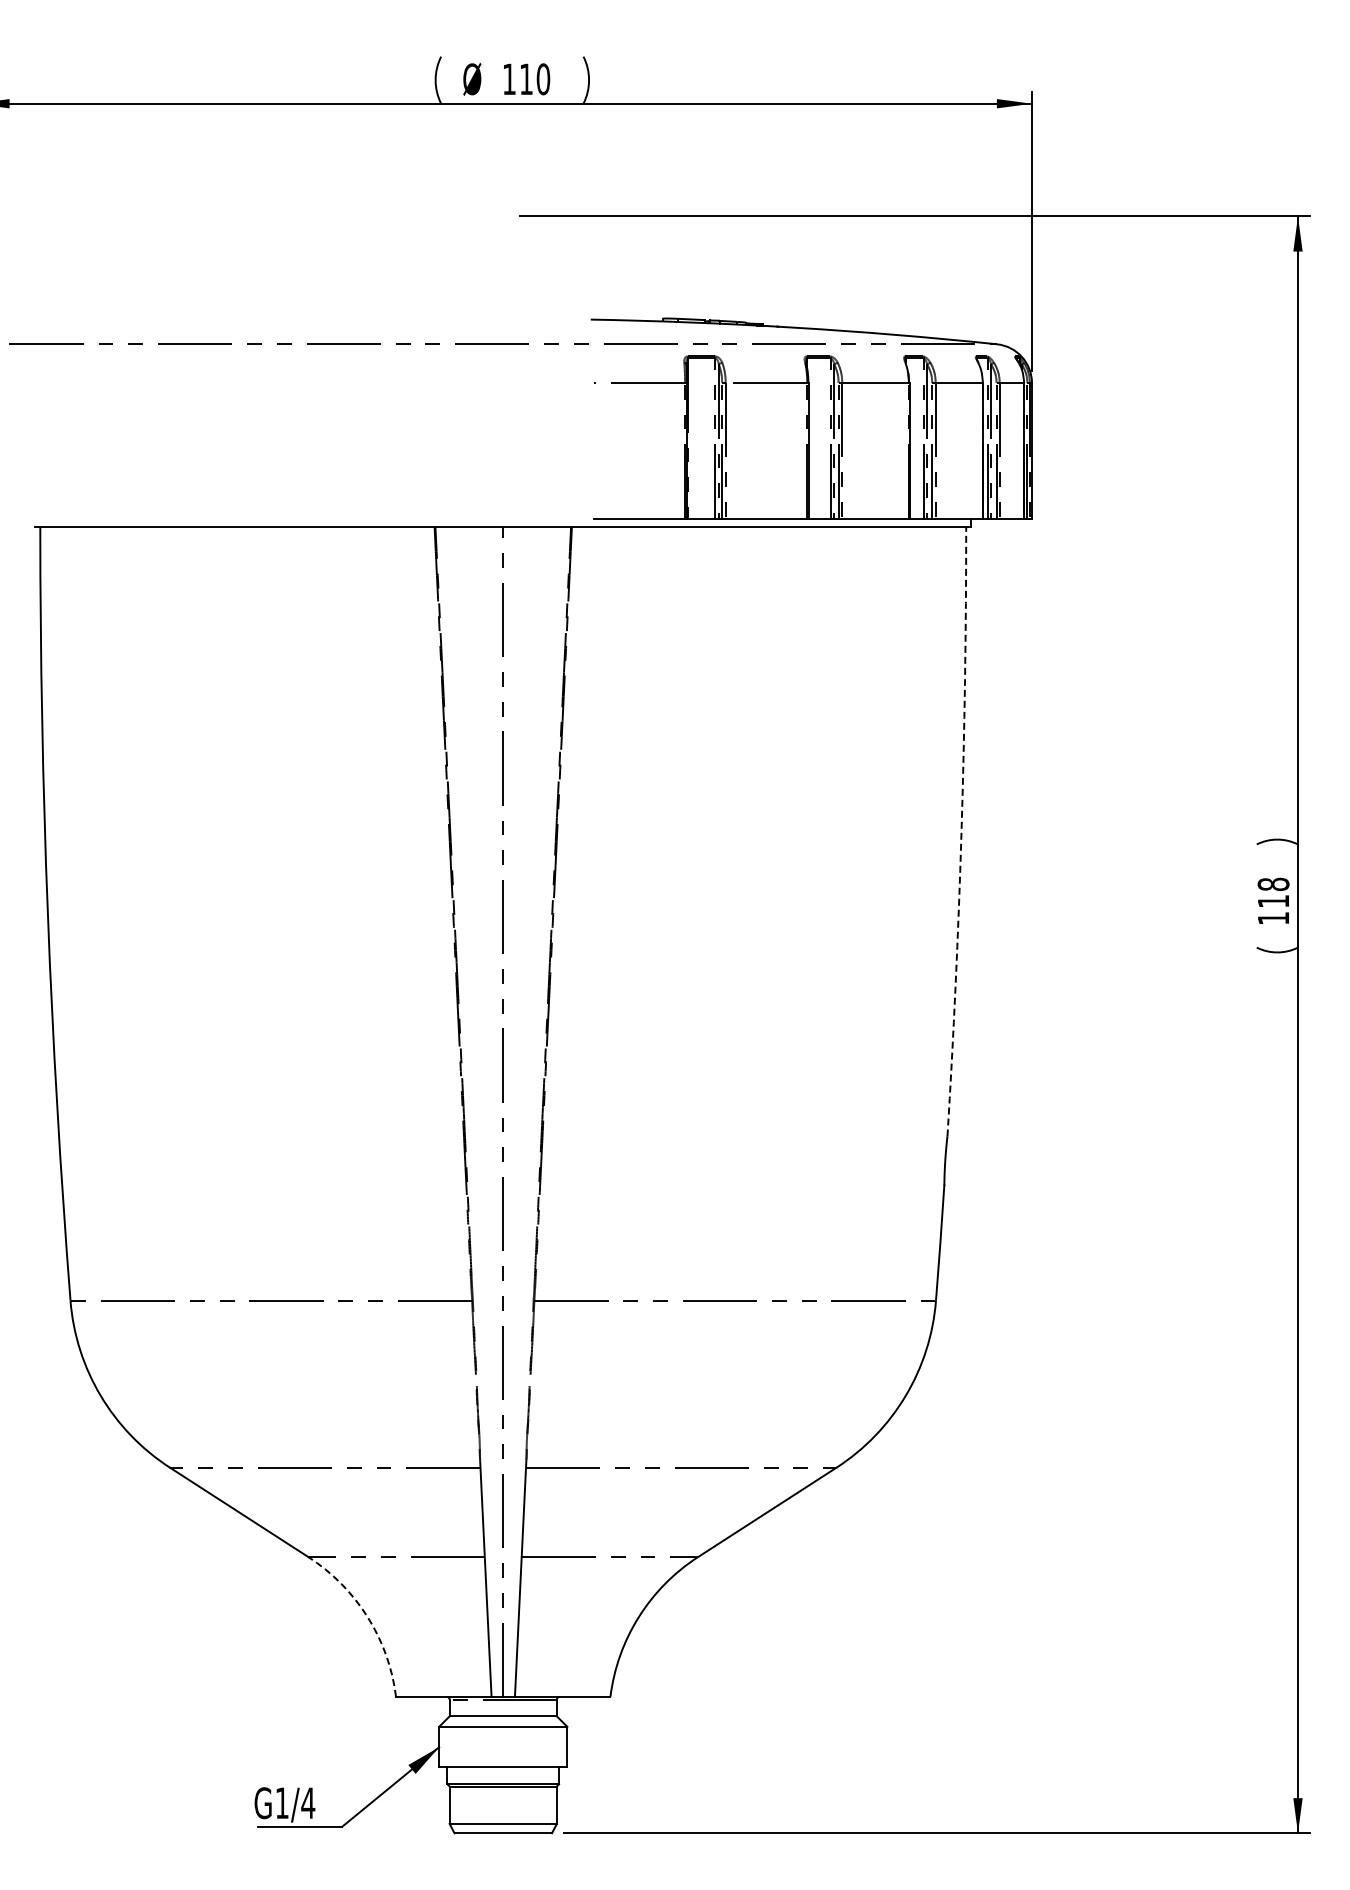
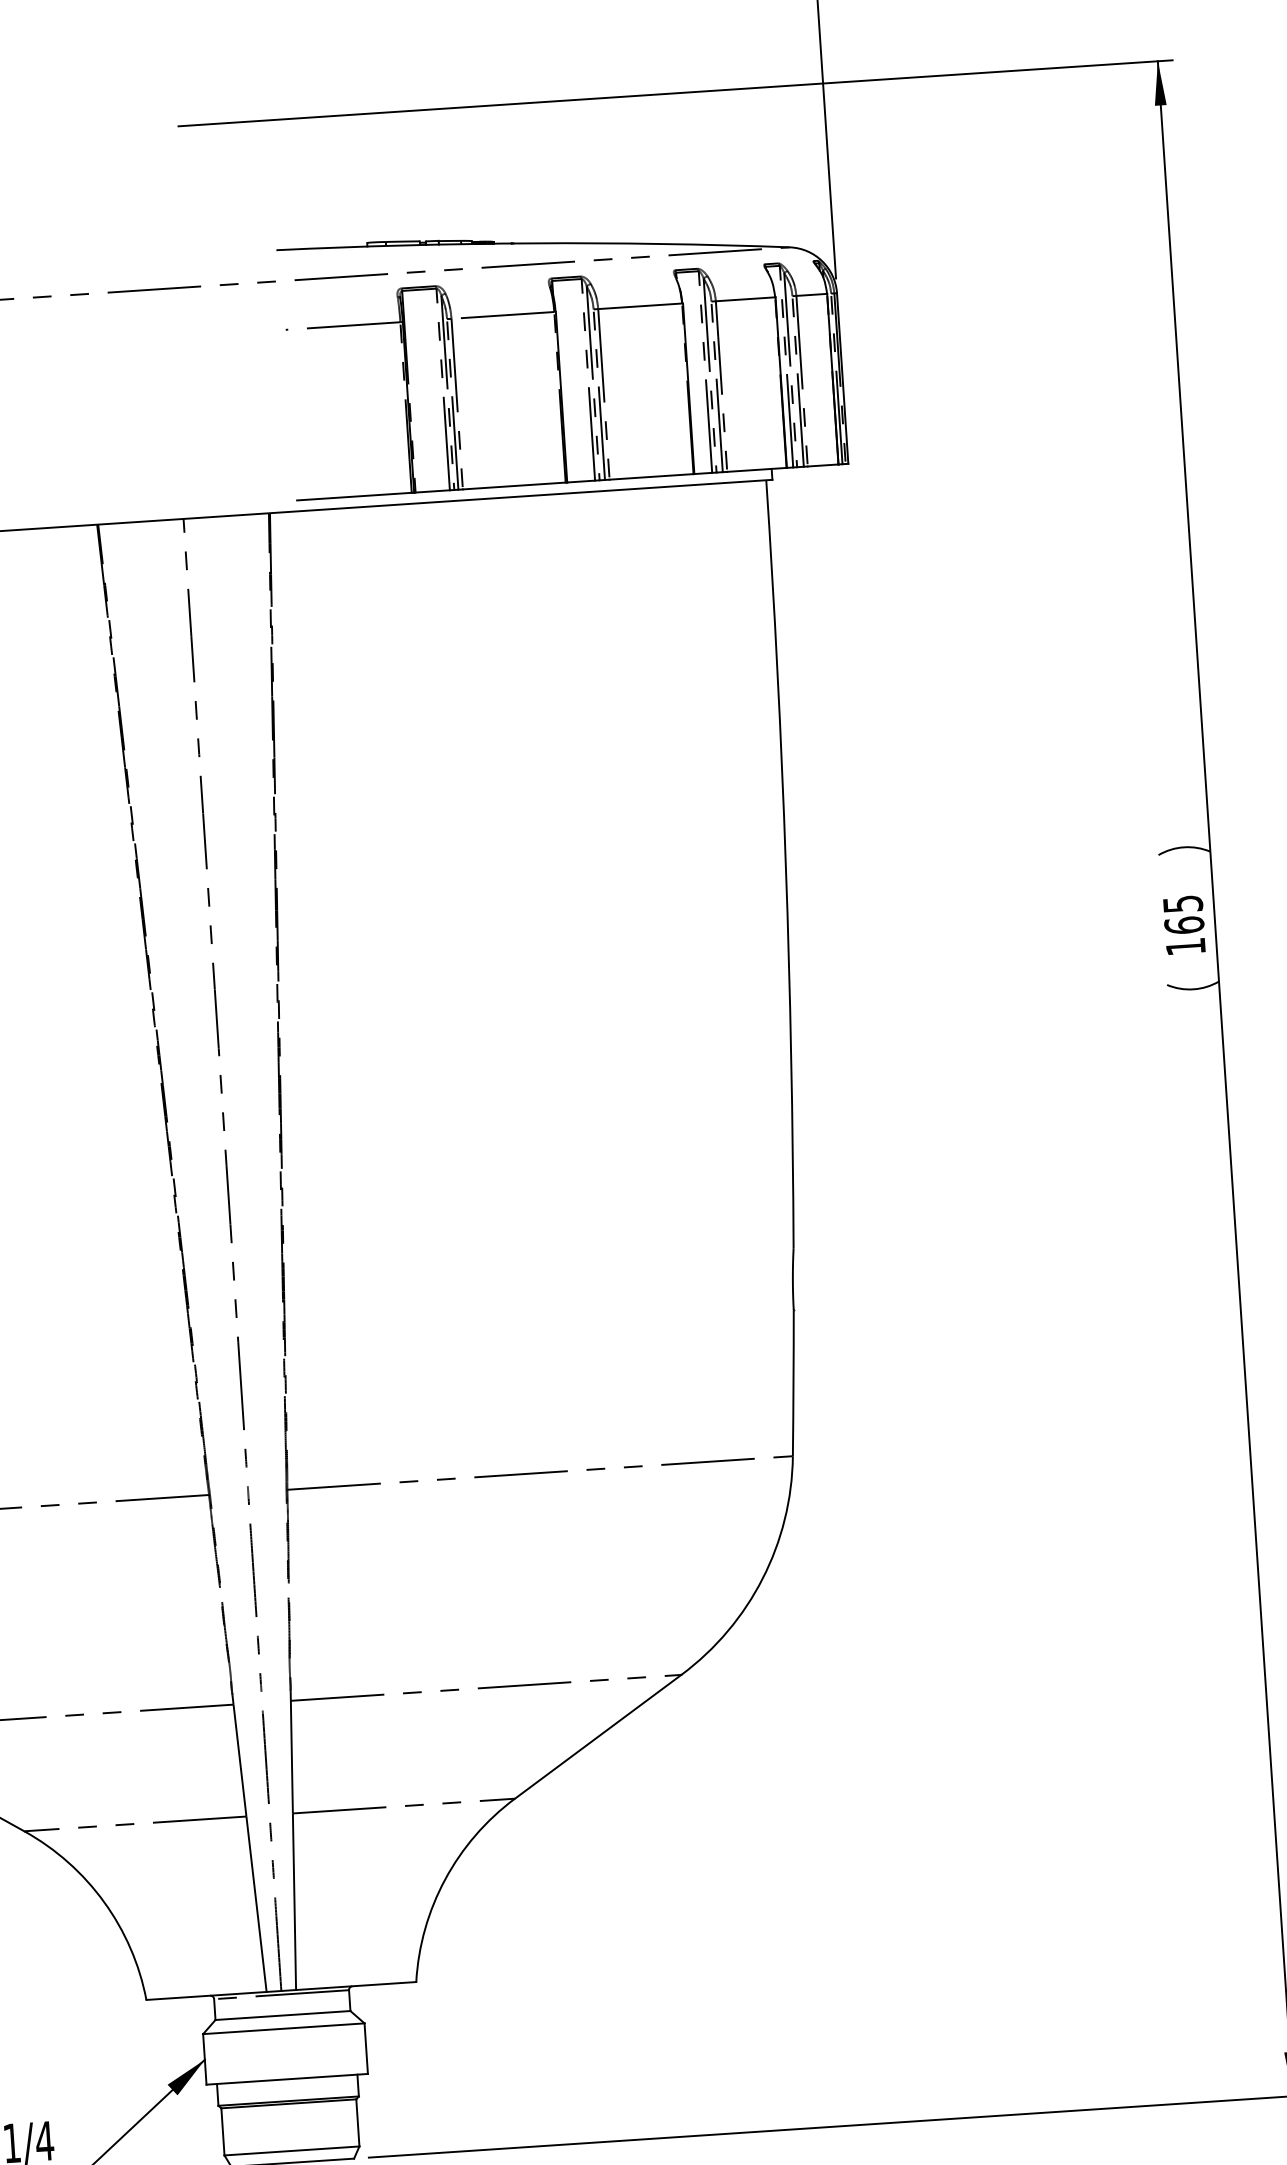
arc: (961, 832) -> (785, 864), dashed -> solid
text: (1273, 892) -> (1183, 914), 118 -> 165
arc: (367, 1617) -> (103, 1902), dashed -> solid

